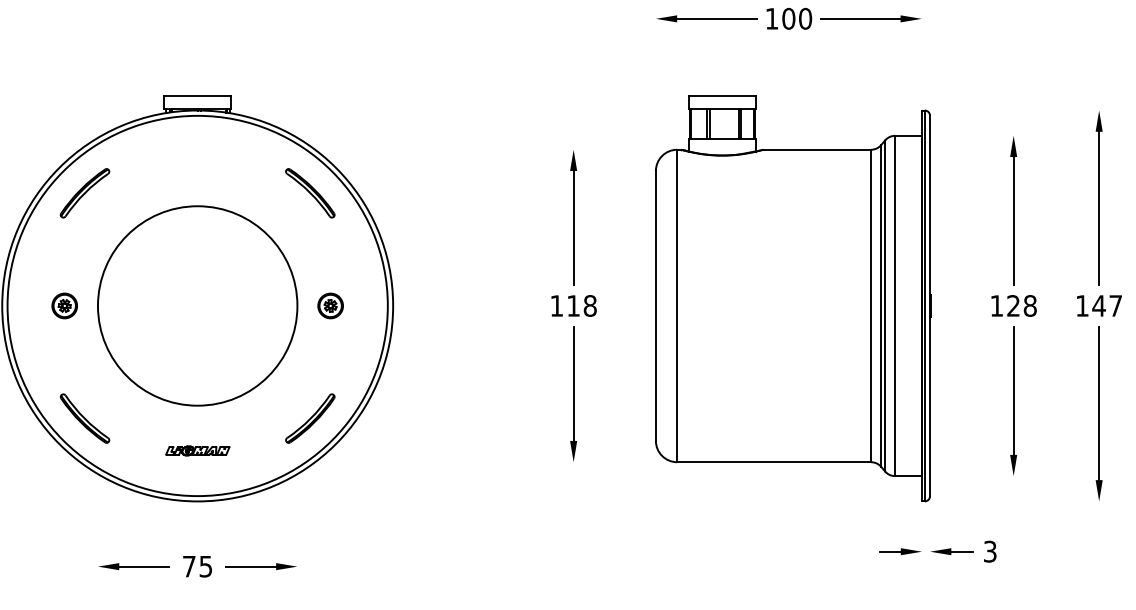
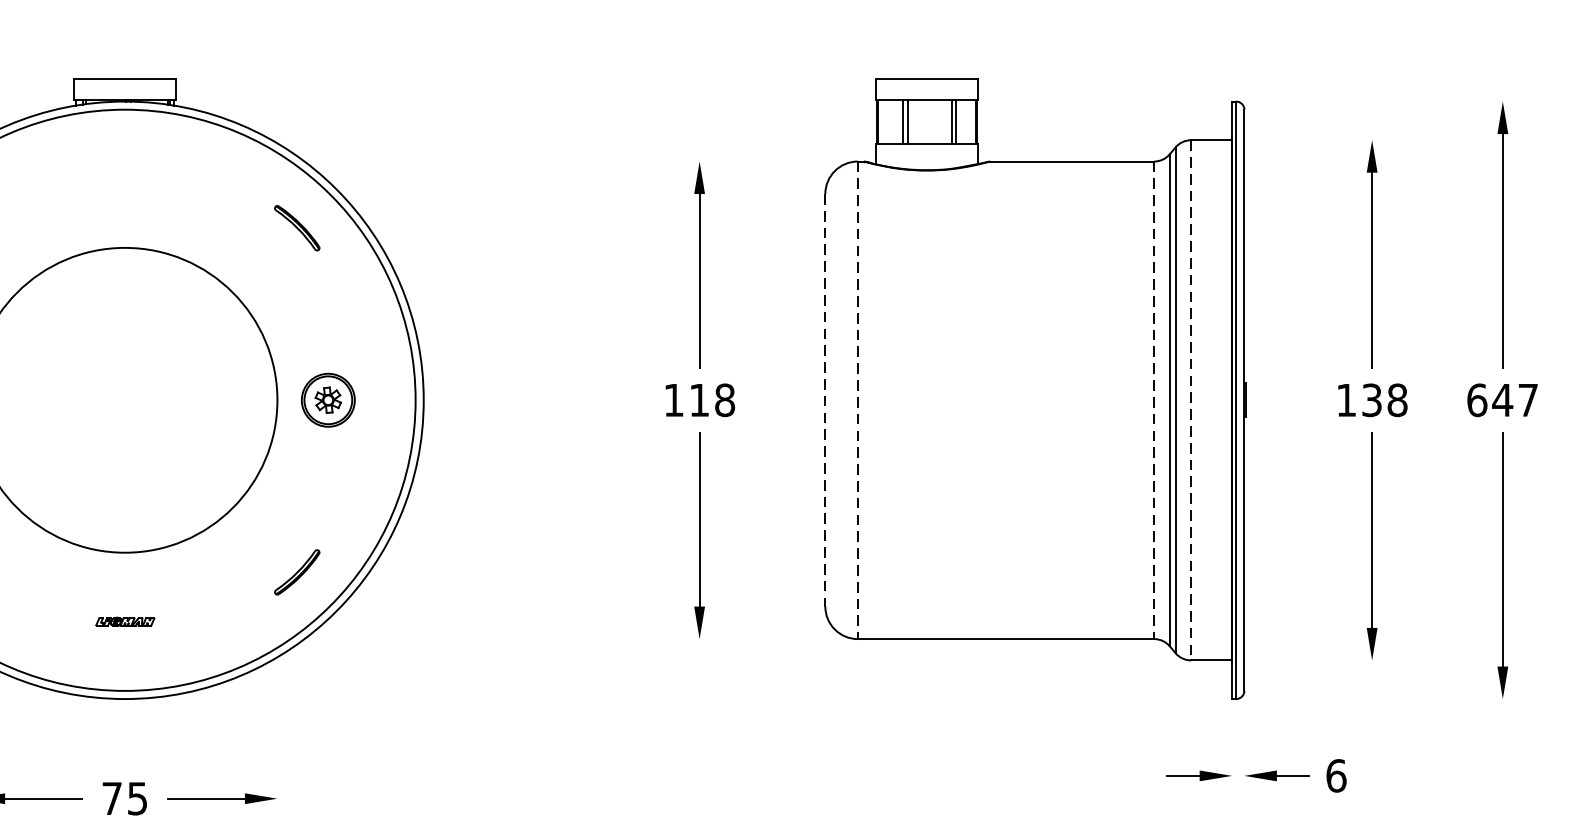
part: (310, 193) -> (297, 228), size x0.6
part: (330, 305) -> (327, 399), size x1.4
line: (655, 305) -> (824, 399), solid -> dashed
text: (1013, 305) -> (1371, 399), 128 -> 138
text: (1082, 305) -> (1477, 399), 147 -> 647
line: (677, 306) -> (858, 401), solid -> dashed
line: (871, 306) -> (1154, 401), solid -> dashed
line: (895, 306) -> (1191, 401), solid -> dashed
part: (310, 418) -> (297, 572), size x0.6
part: (197, 450) -> (124, 621), size x0.6
text: (989, 551) -> (1335, 775), 3 -> 6

